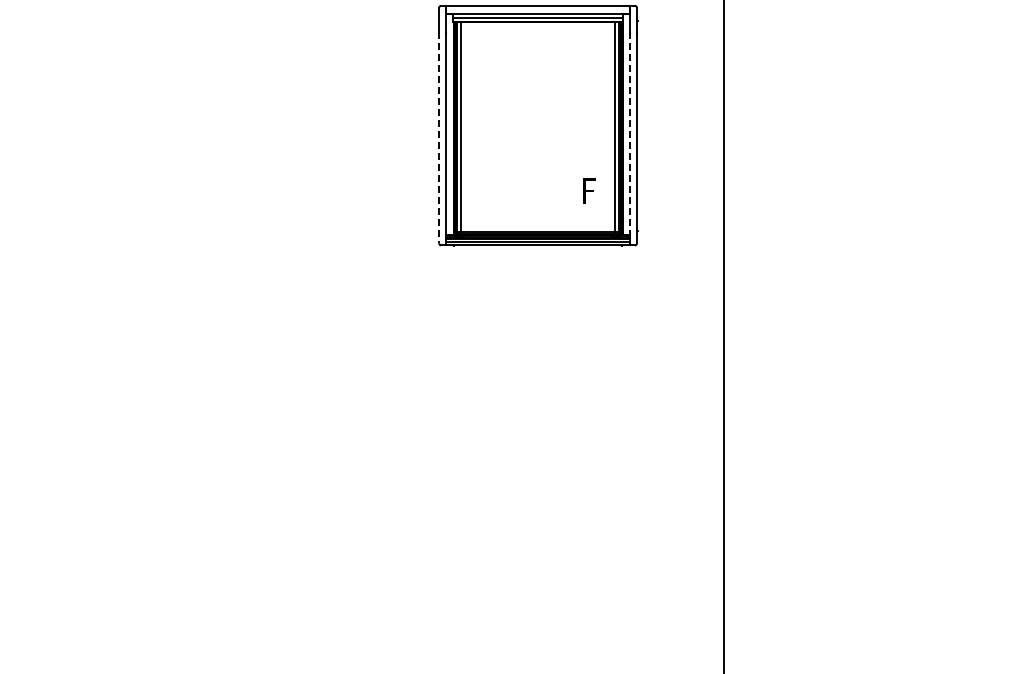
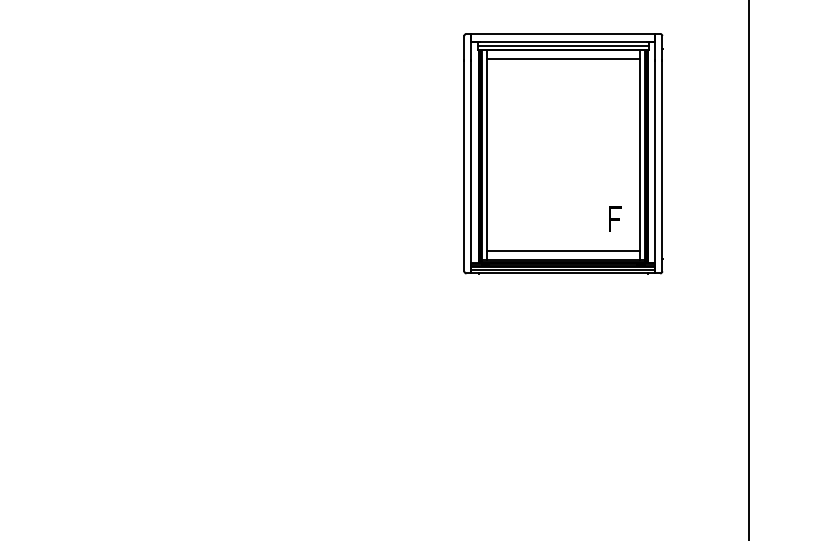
line: (537, 30) -> (562, 58), added
line: (439, 137) -> (464, 165), dashed -> solid
line: (630, 138) -> (655, 166), dashed -> solid
line: (537, 222) -> (562, 250), added

